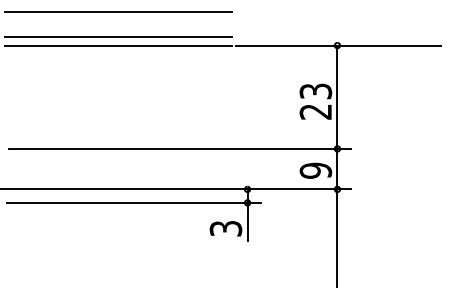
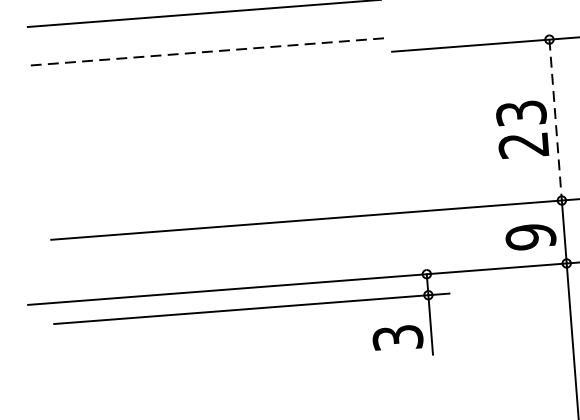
line: (117, 36) -> (206, 51), solid -> dashed
line: (117, 45) -> (207, 65), removed
line: (337, 97) -> (555, 120), solid -> dashed

